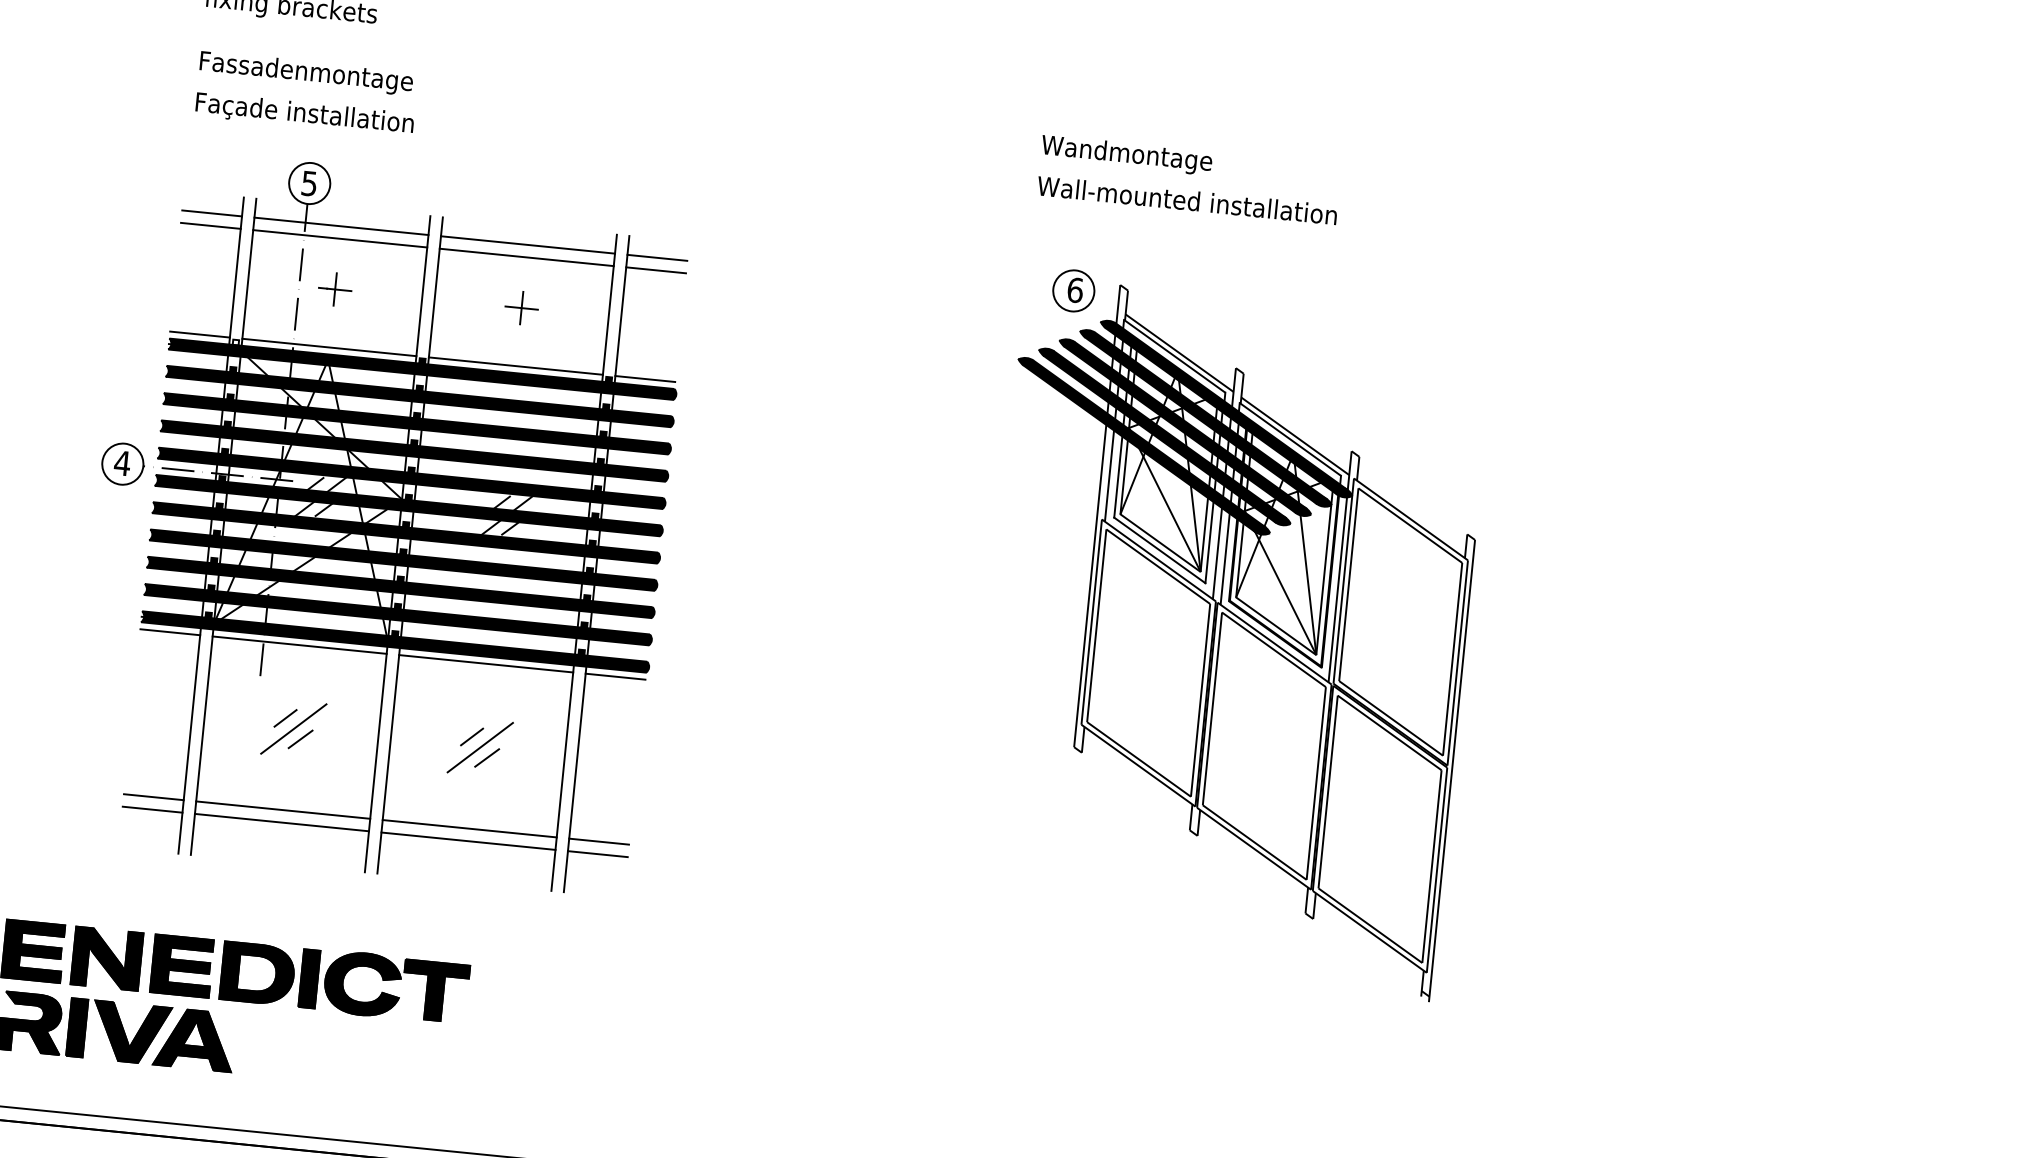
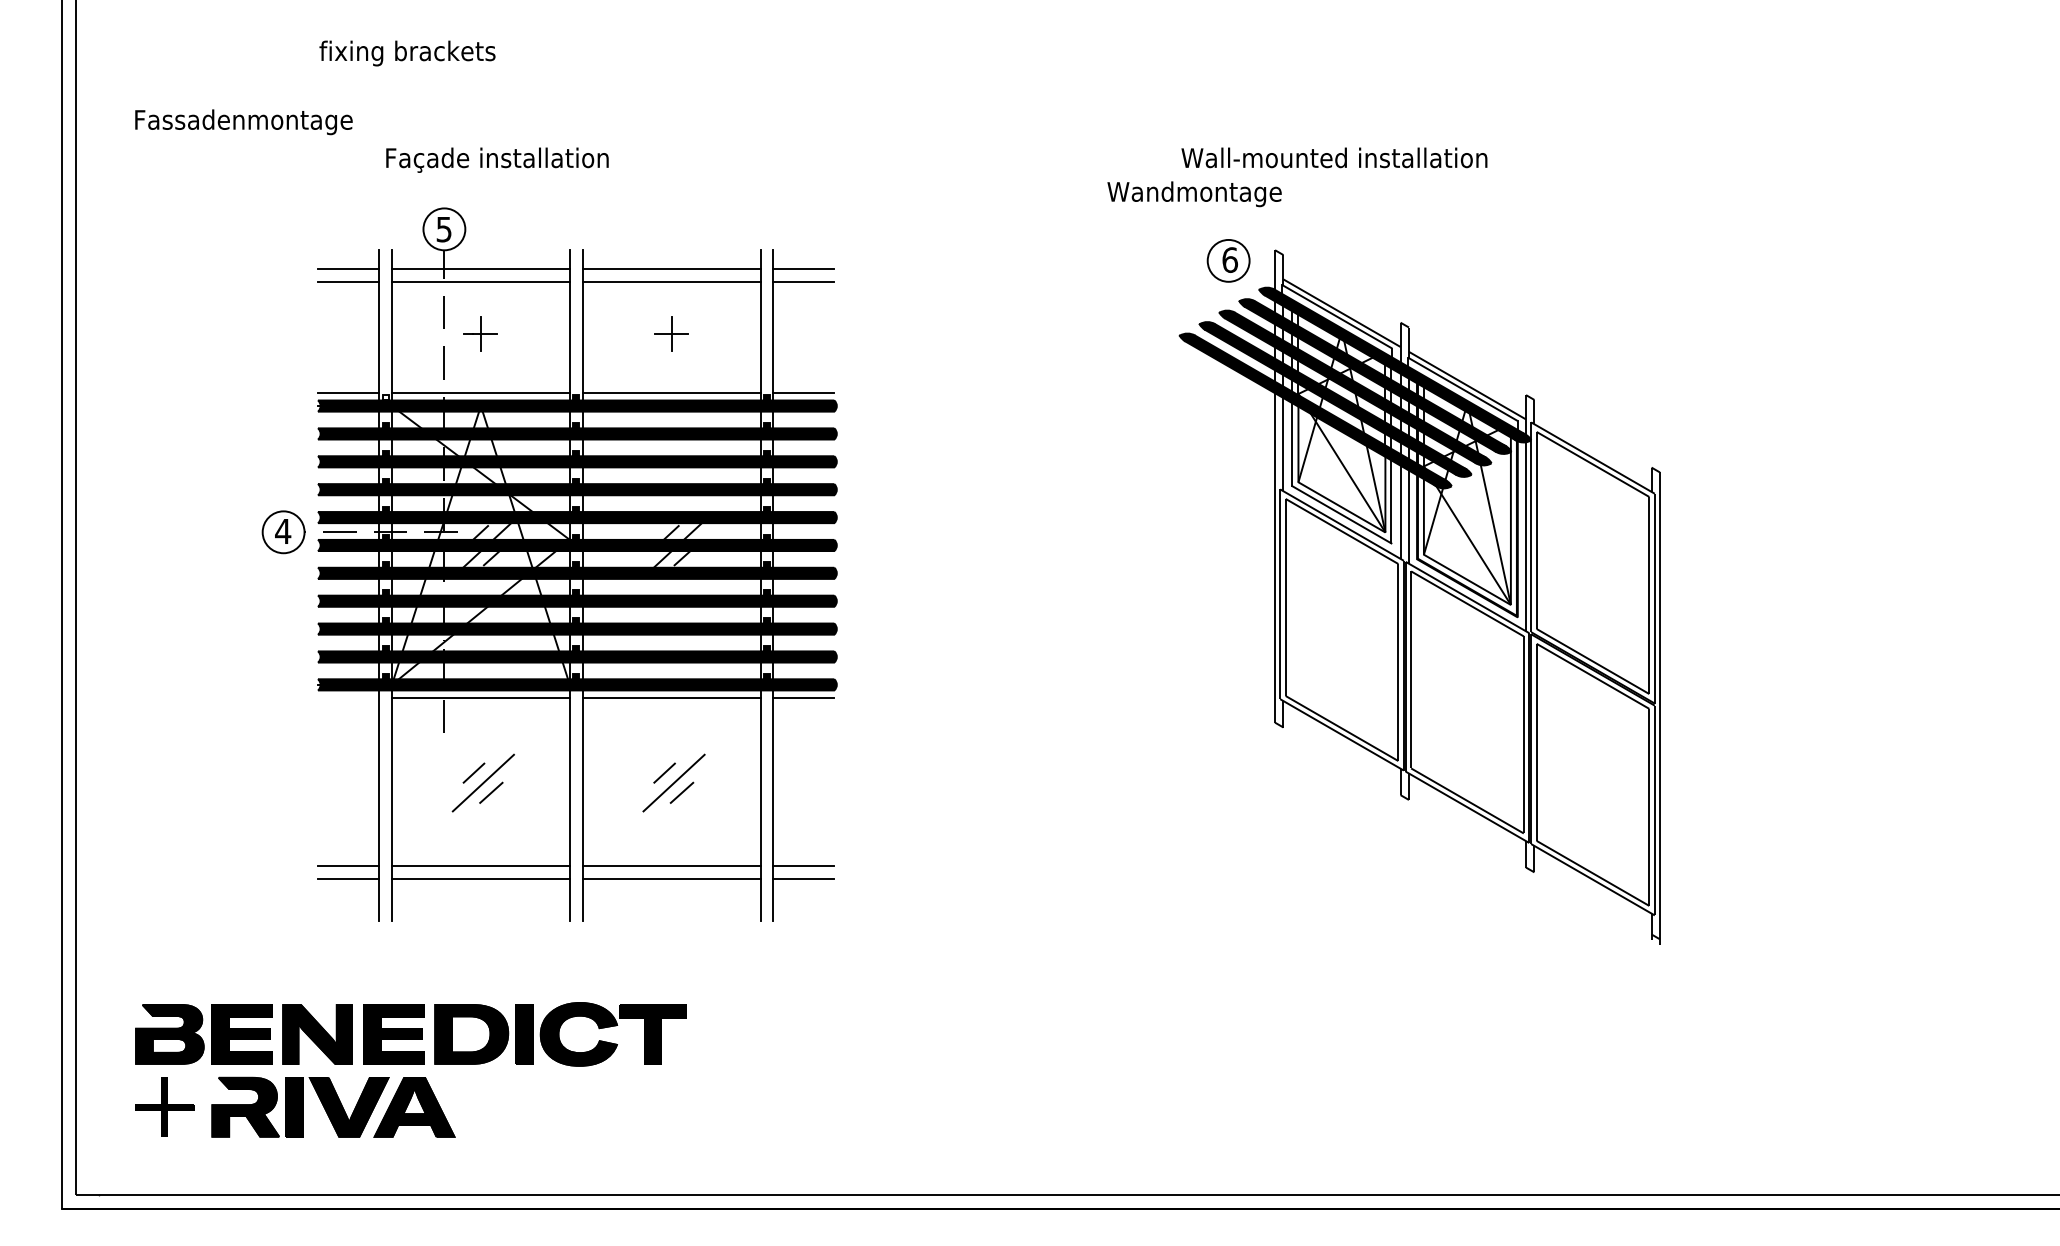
text: (305, 73) -> (243, 122), moved
text: (304, 114) -> (497, 159), moved
text: (1126, 155) -> (1194, 194), moved
line: (170, 632) -> (348, 697), removed

